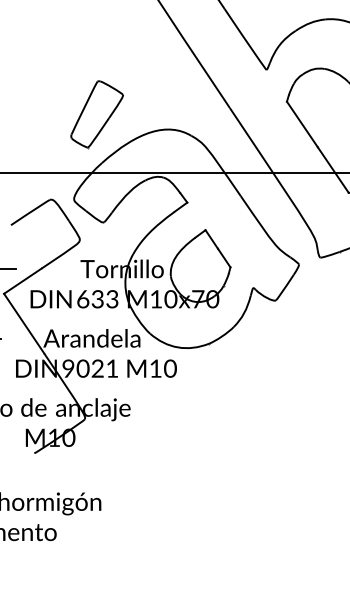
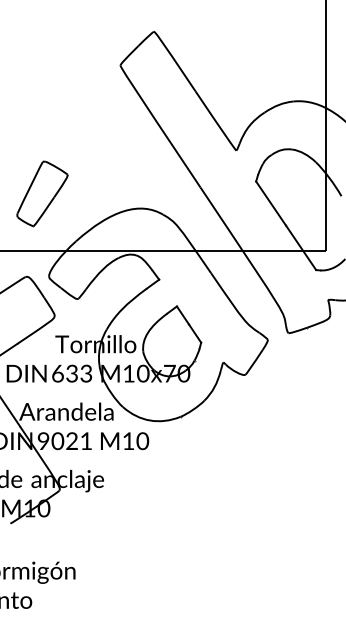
part: (97, 114) -> (42, 193), moved

